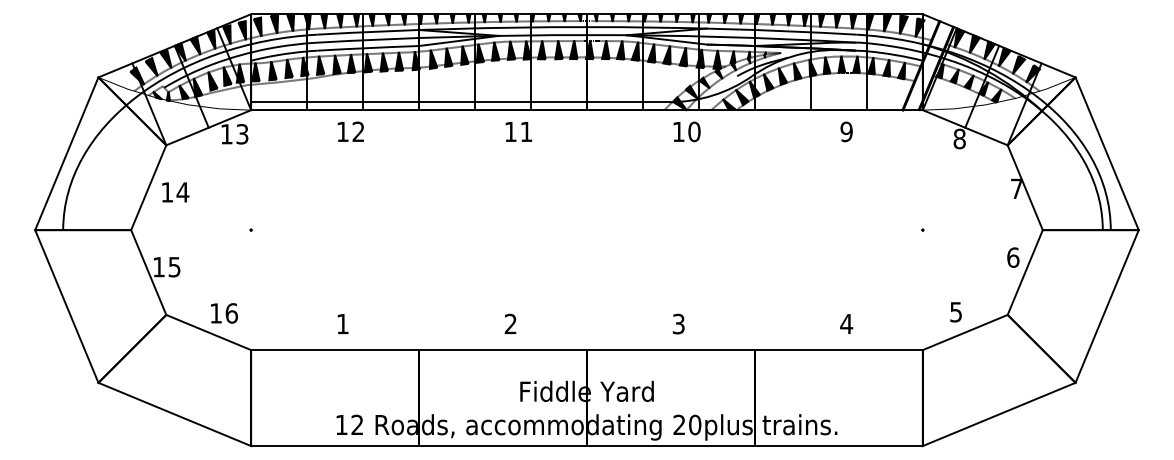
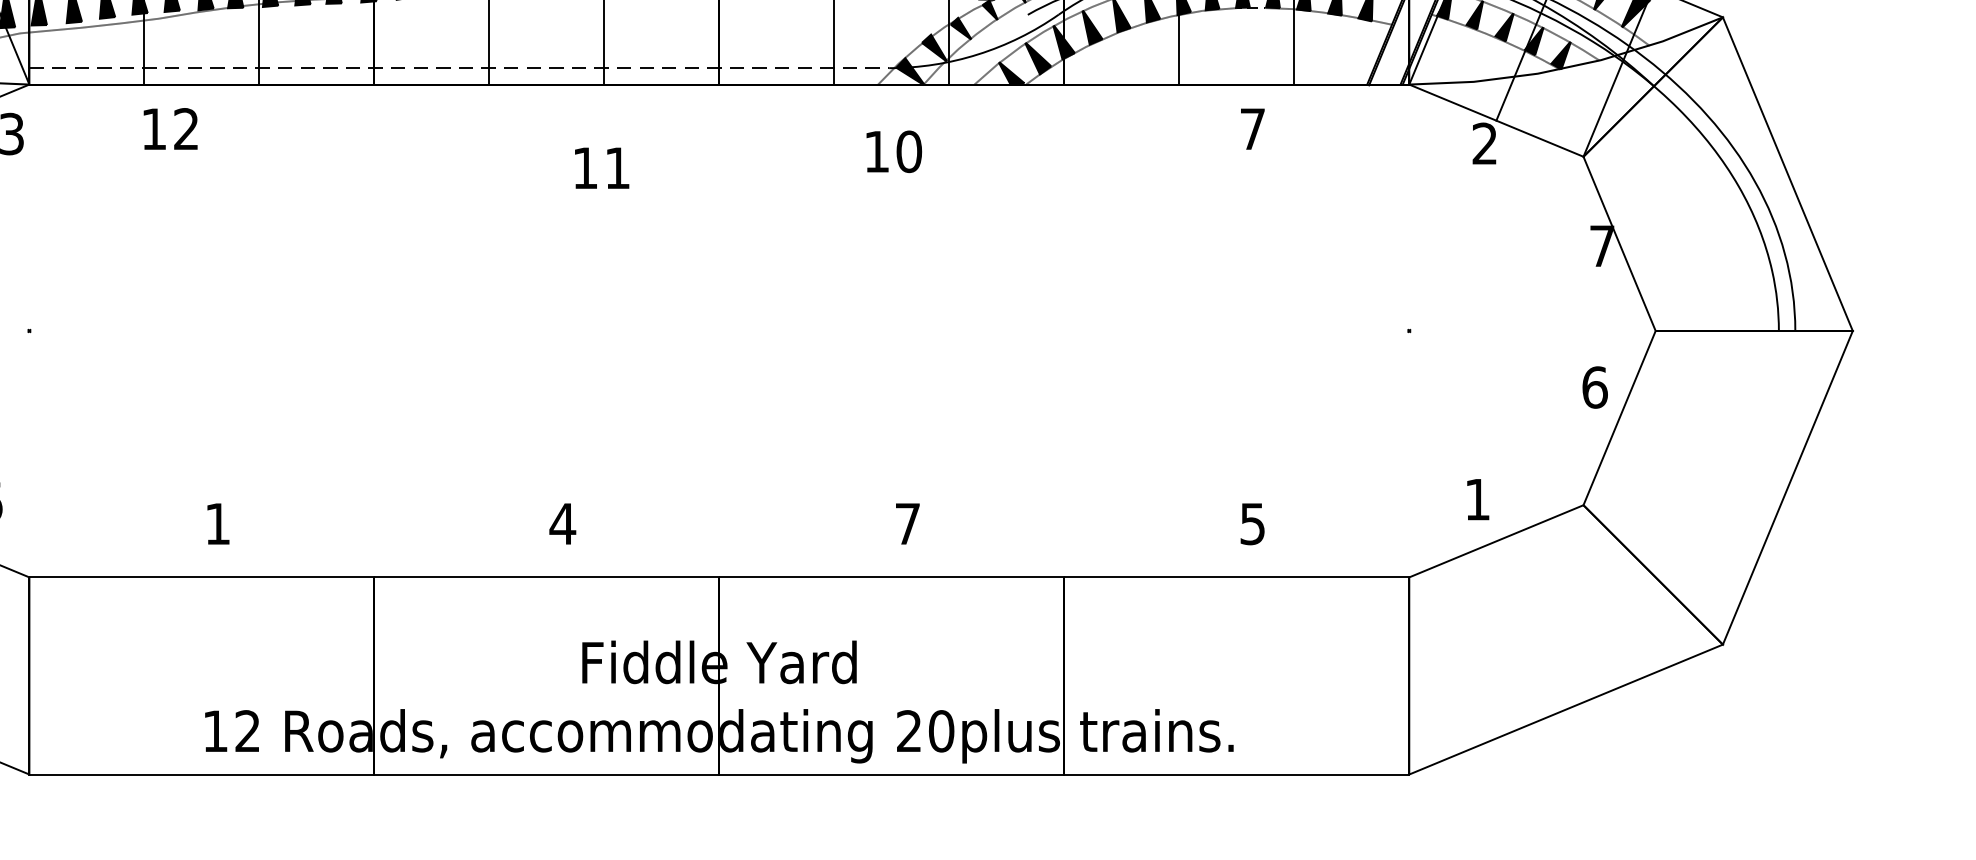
line: (460, 102) -> (459, 68), solid -> dashed
text: (350, 131) -> (169, 128), moved
text: (518, 131) -> (601, 167), moved
text: (686, 131) -> (892, 150), moved
text: (846, 131) -> (1252, 128), 9 -> 7
text: (959, 138) -> (1484, 142), 8 -> 2
text: (955, 312) -> (1476, 500), 5 -> 1
text: (510, 323) -> (562, 522), 2 -> 4
text: (678, 323) -> (907, 522), 3 -> 7
text: (846, 324) -> (1252, 524), 4 -> 5

